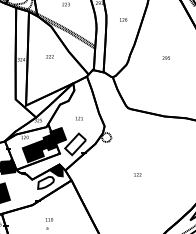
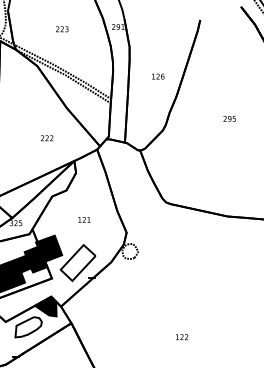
text: (123, 19) -> (158, 76), moved
text: (49, 56) -> (46, 137), moved
text: (137, 174) -> (181, 336), moved

